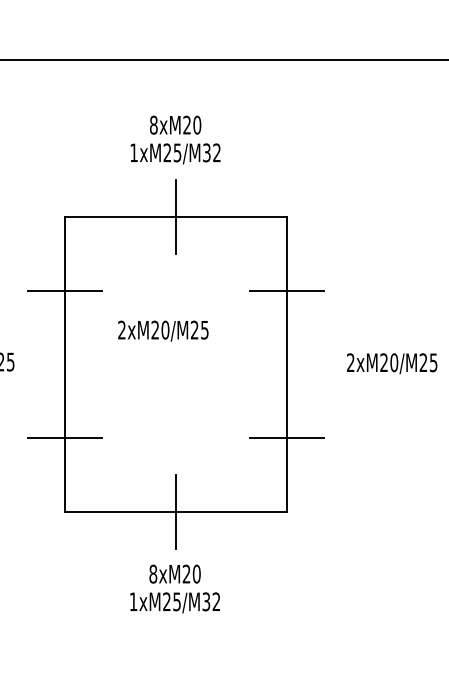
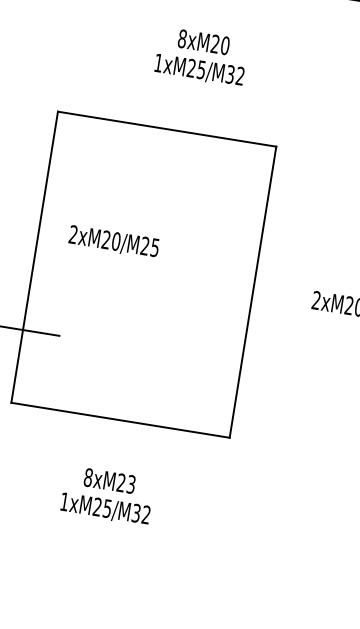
text: (175, 139) -> (201, 56), moved
line: (175, 216) -> (166, 128), removed
line: (65, 290) -> (46, 184), removed
line: (286, 290) -> (264, 219), removed
text: (163, 330) -> (114, 241), moved
line: (286, 438) -> (241, 364), removed
line: (175, 512) -> (120, 420), removed
text: (196, 573) -> (131, 483), 8xM20 -> 8xM23

